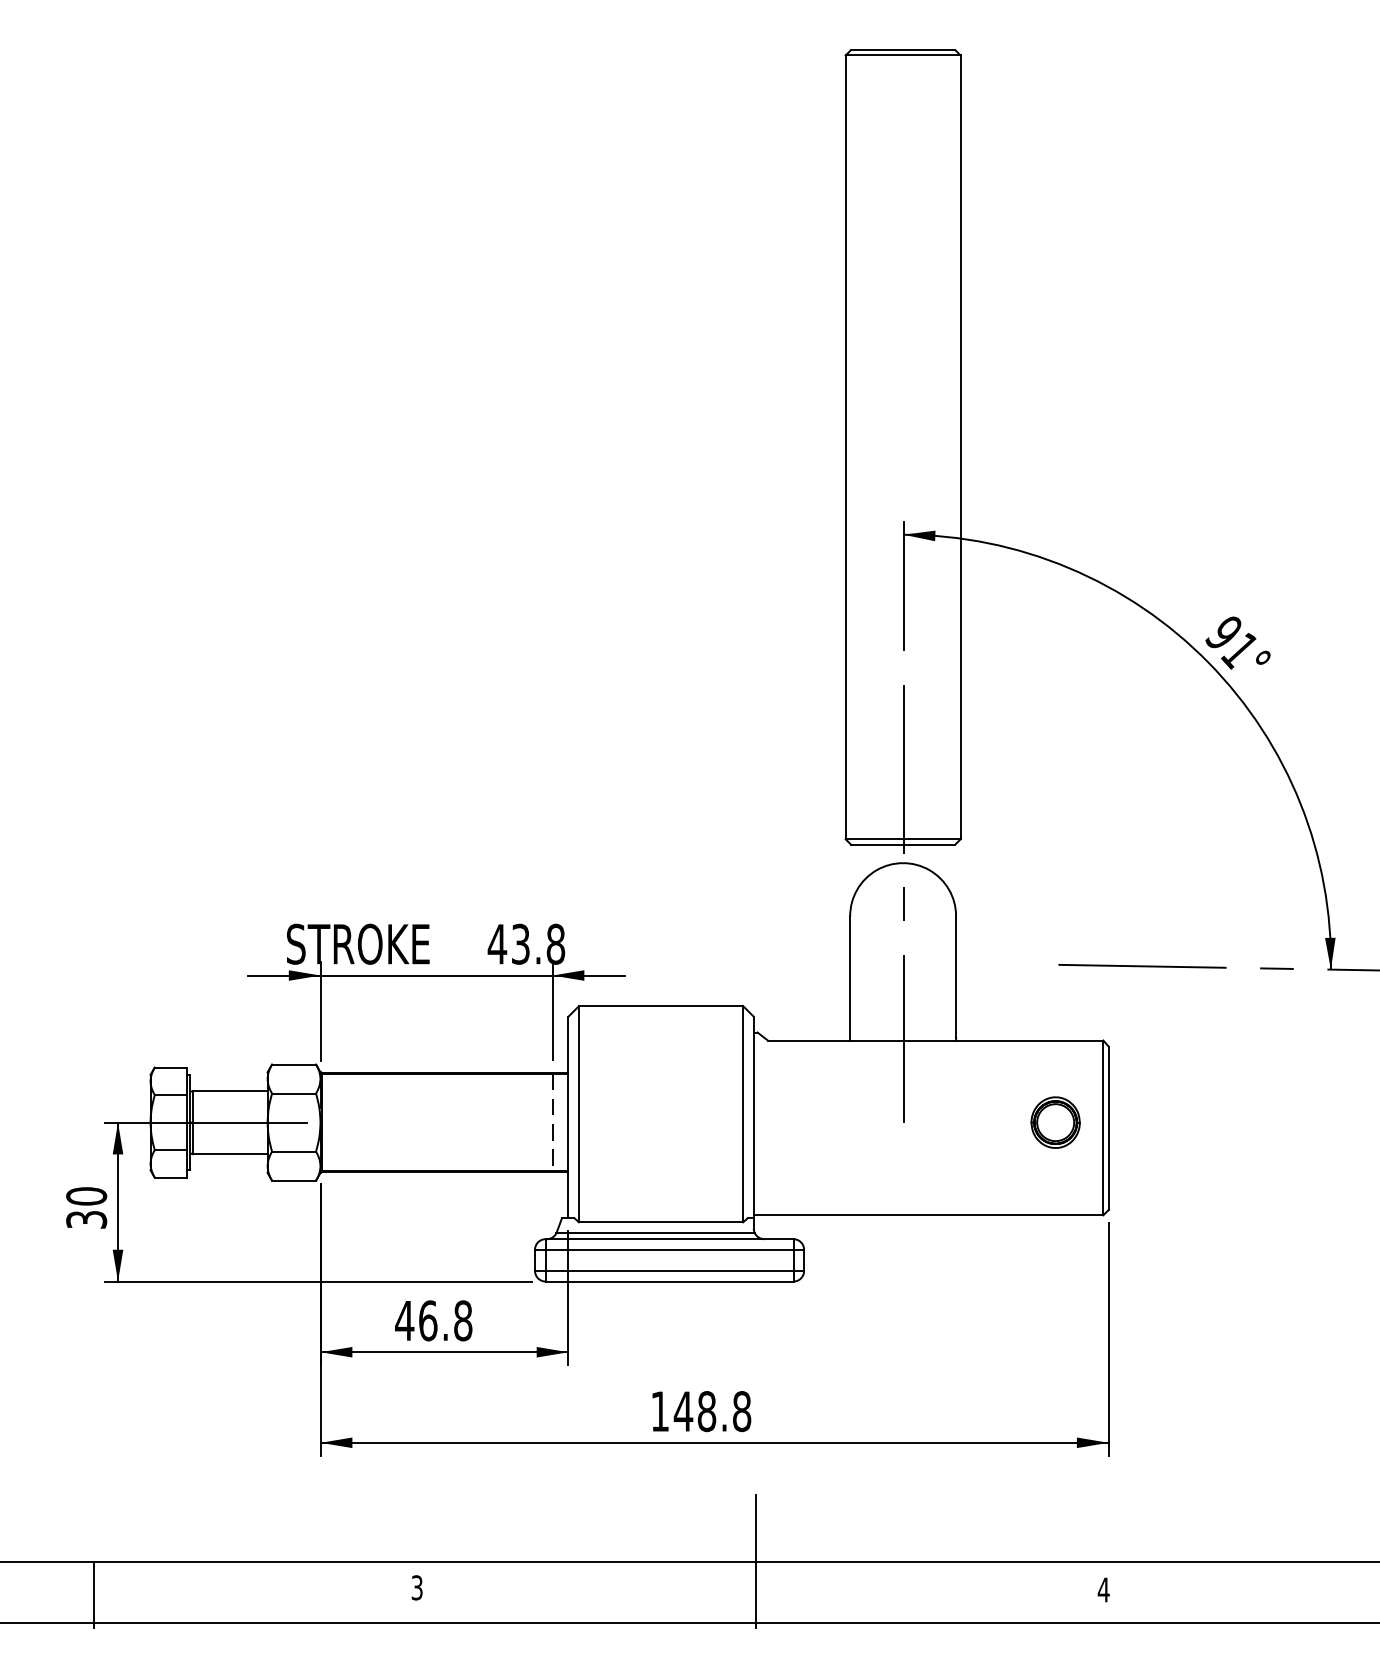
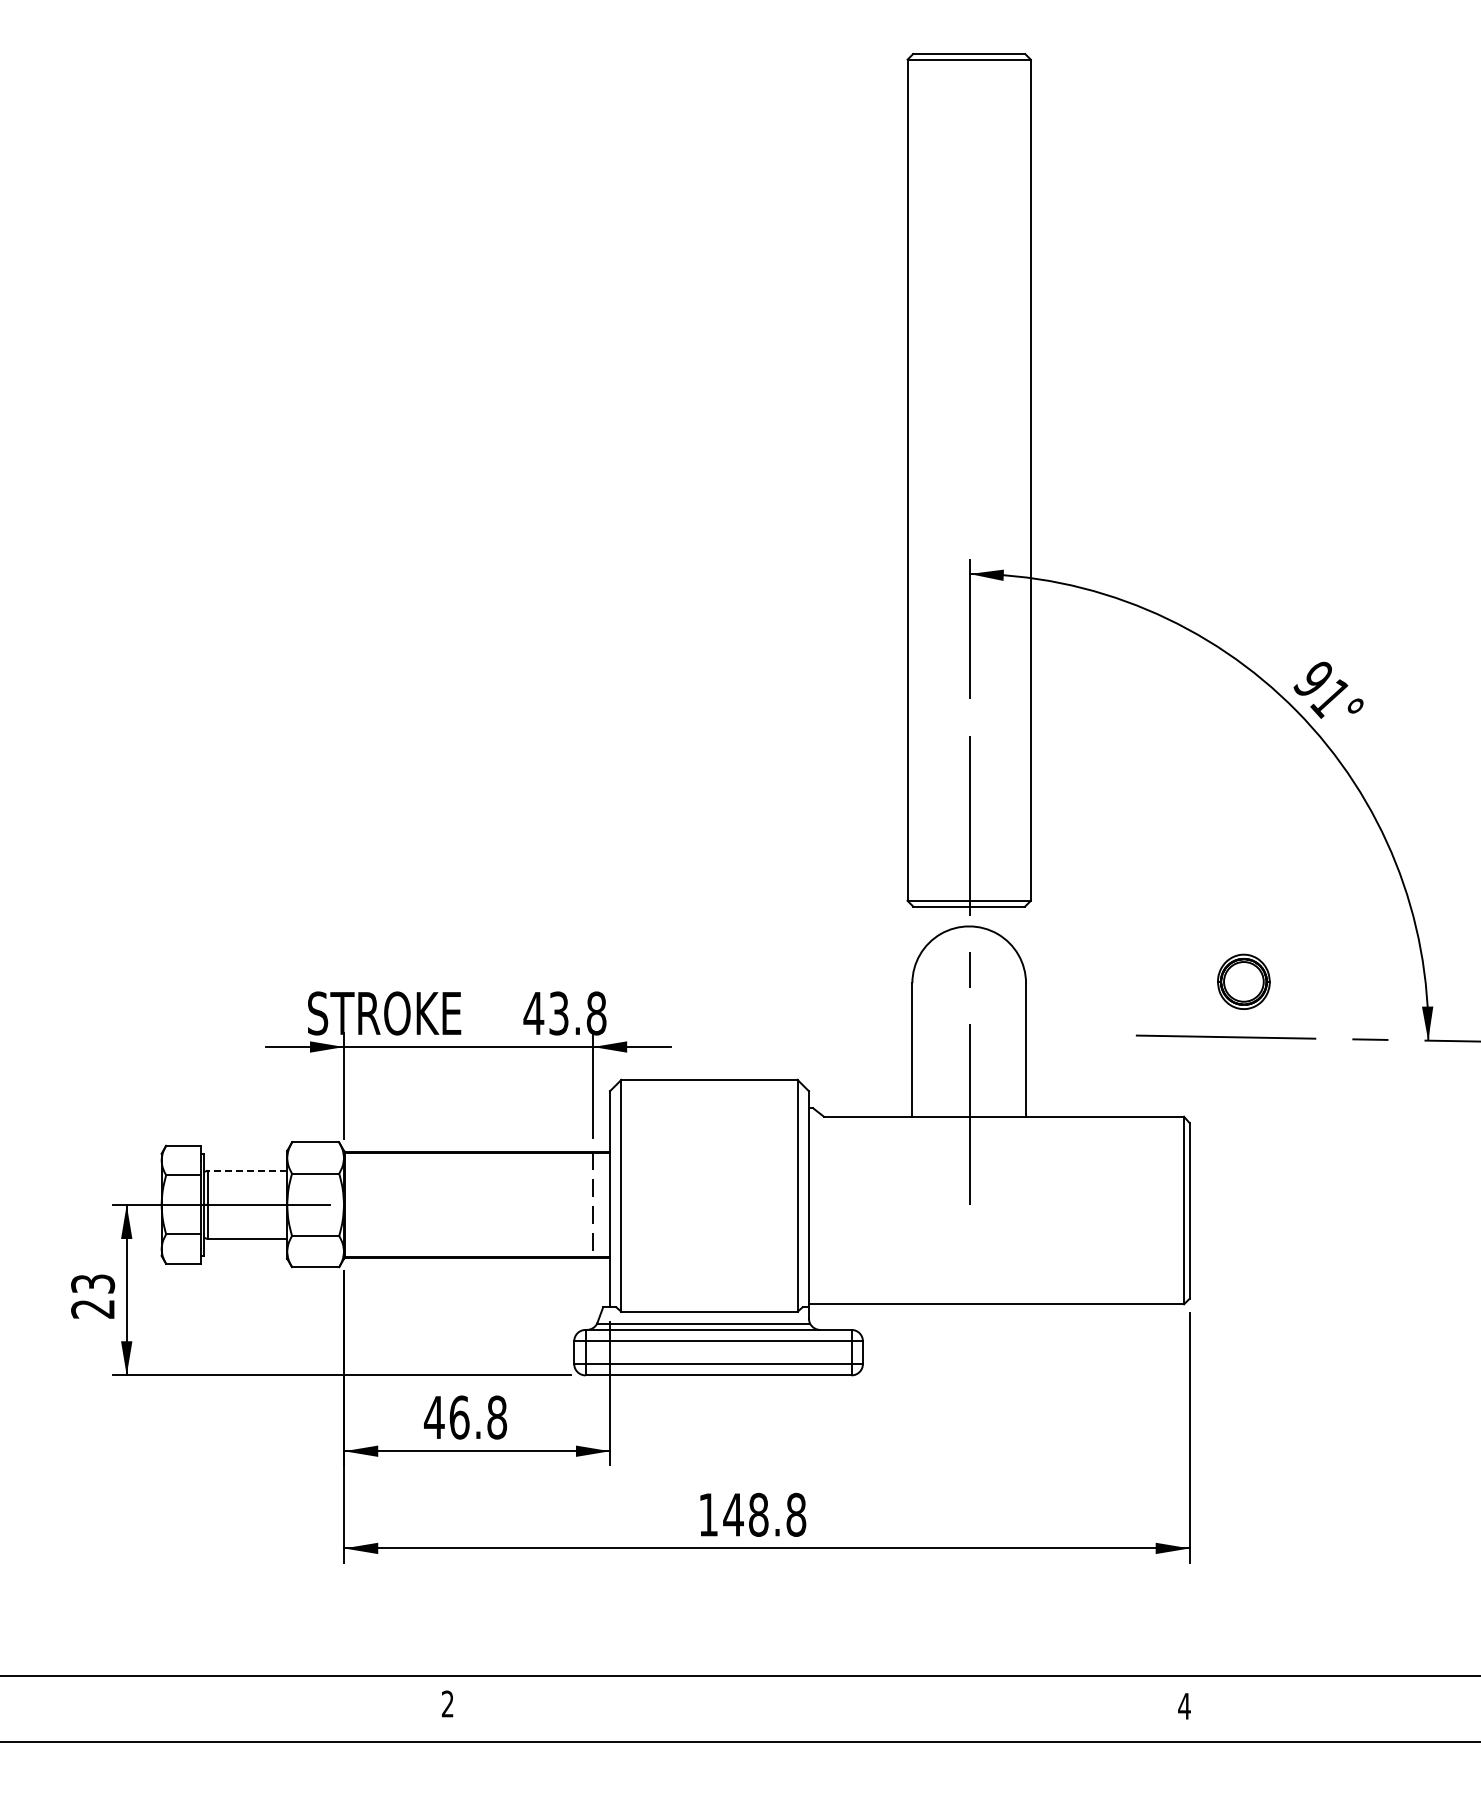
line: (230, 1090) -> (247, 1170), solid -> dashed
part: (1055, 1122) -> (1243, 981), moved
text: (87, 1208) -> (93, 1296), 30 -> 23
line: (756, 1561) -> (811, 1675), removed
text: (416, 1588) -> (447, 1704), 3 -> 2
line: (94, 1593) -> (101, 1710), removed

